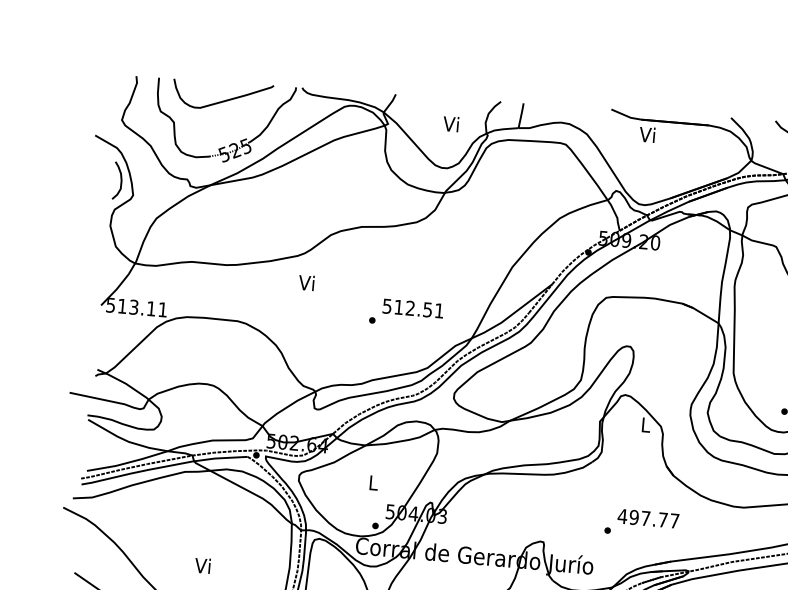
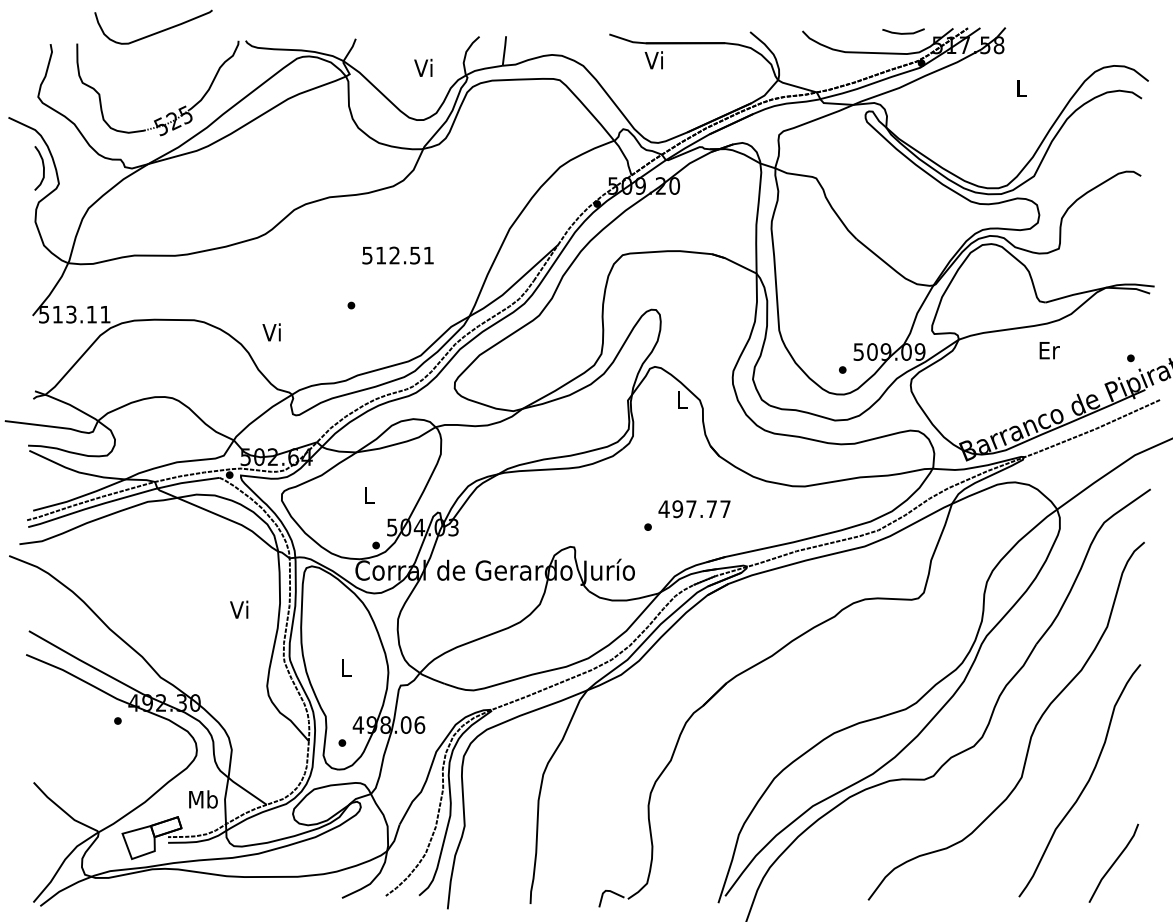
curve: (224, 100) -> (155, 32), moved
text: (306, 282) -> (271, 332), moved
text: (412, 308) -> (397, 255), moved
text: (202, 565) -> (239, 609), moved

